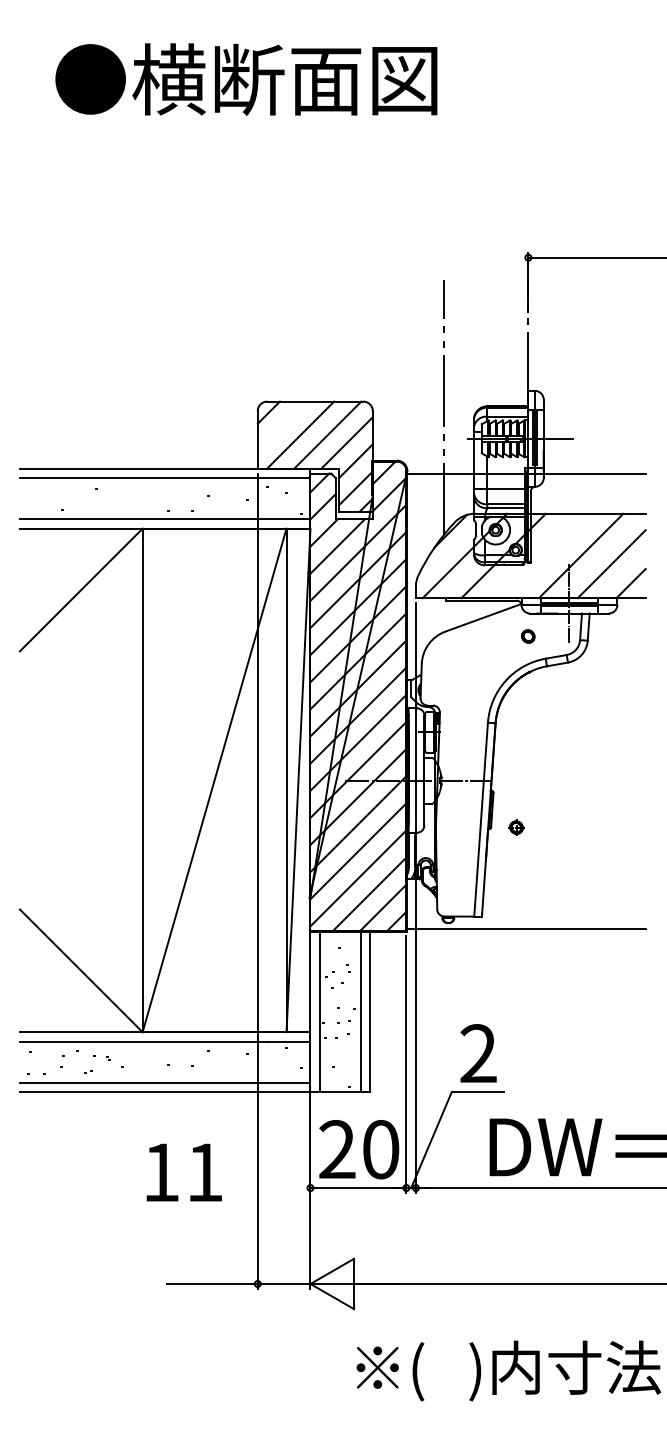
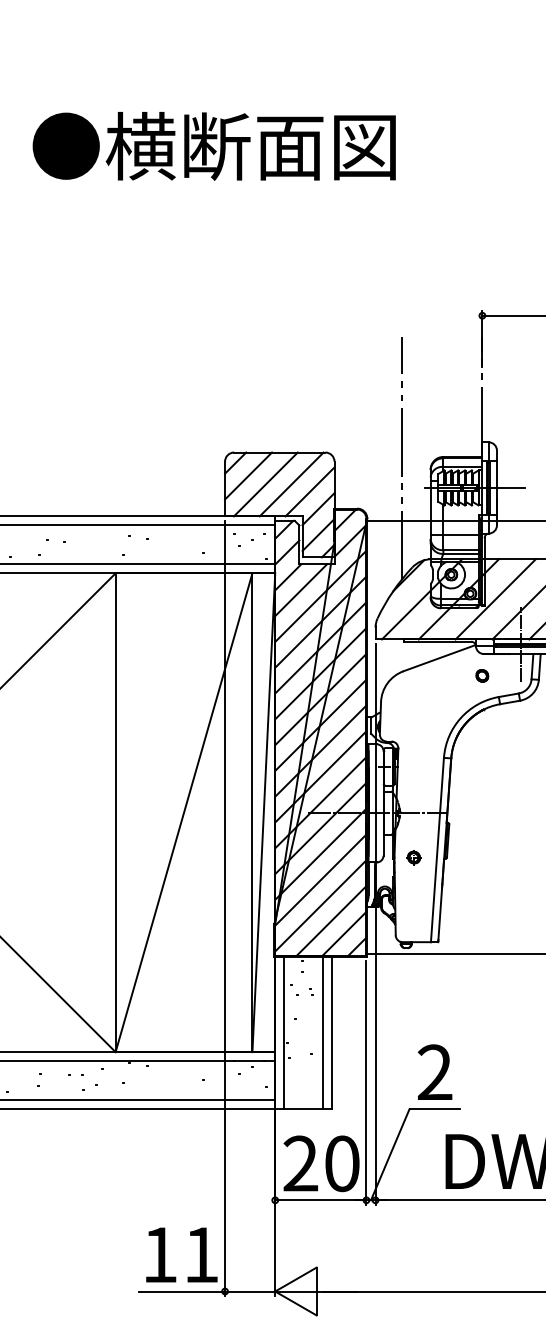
line: (282, 425) -> (248, 475), added
line: (542, 555) -> (495, 598), added
part: (516, 827) -> (414, 857), moved
text: (183, 1172) -> (181, 1254), moved

